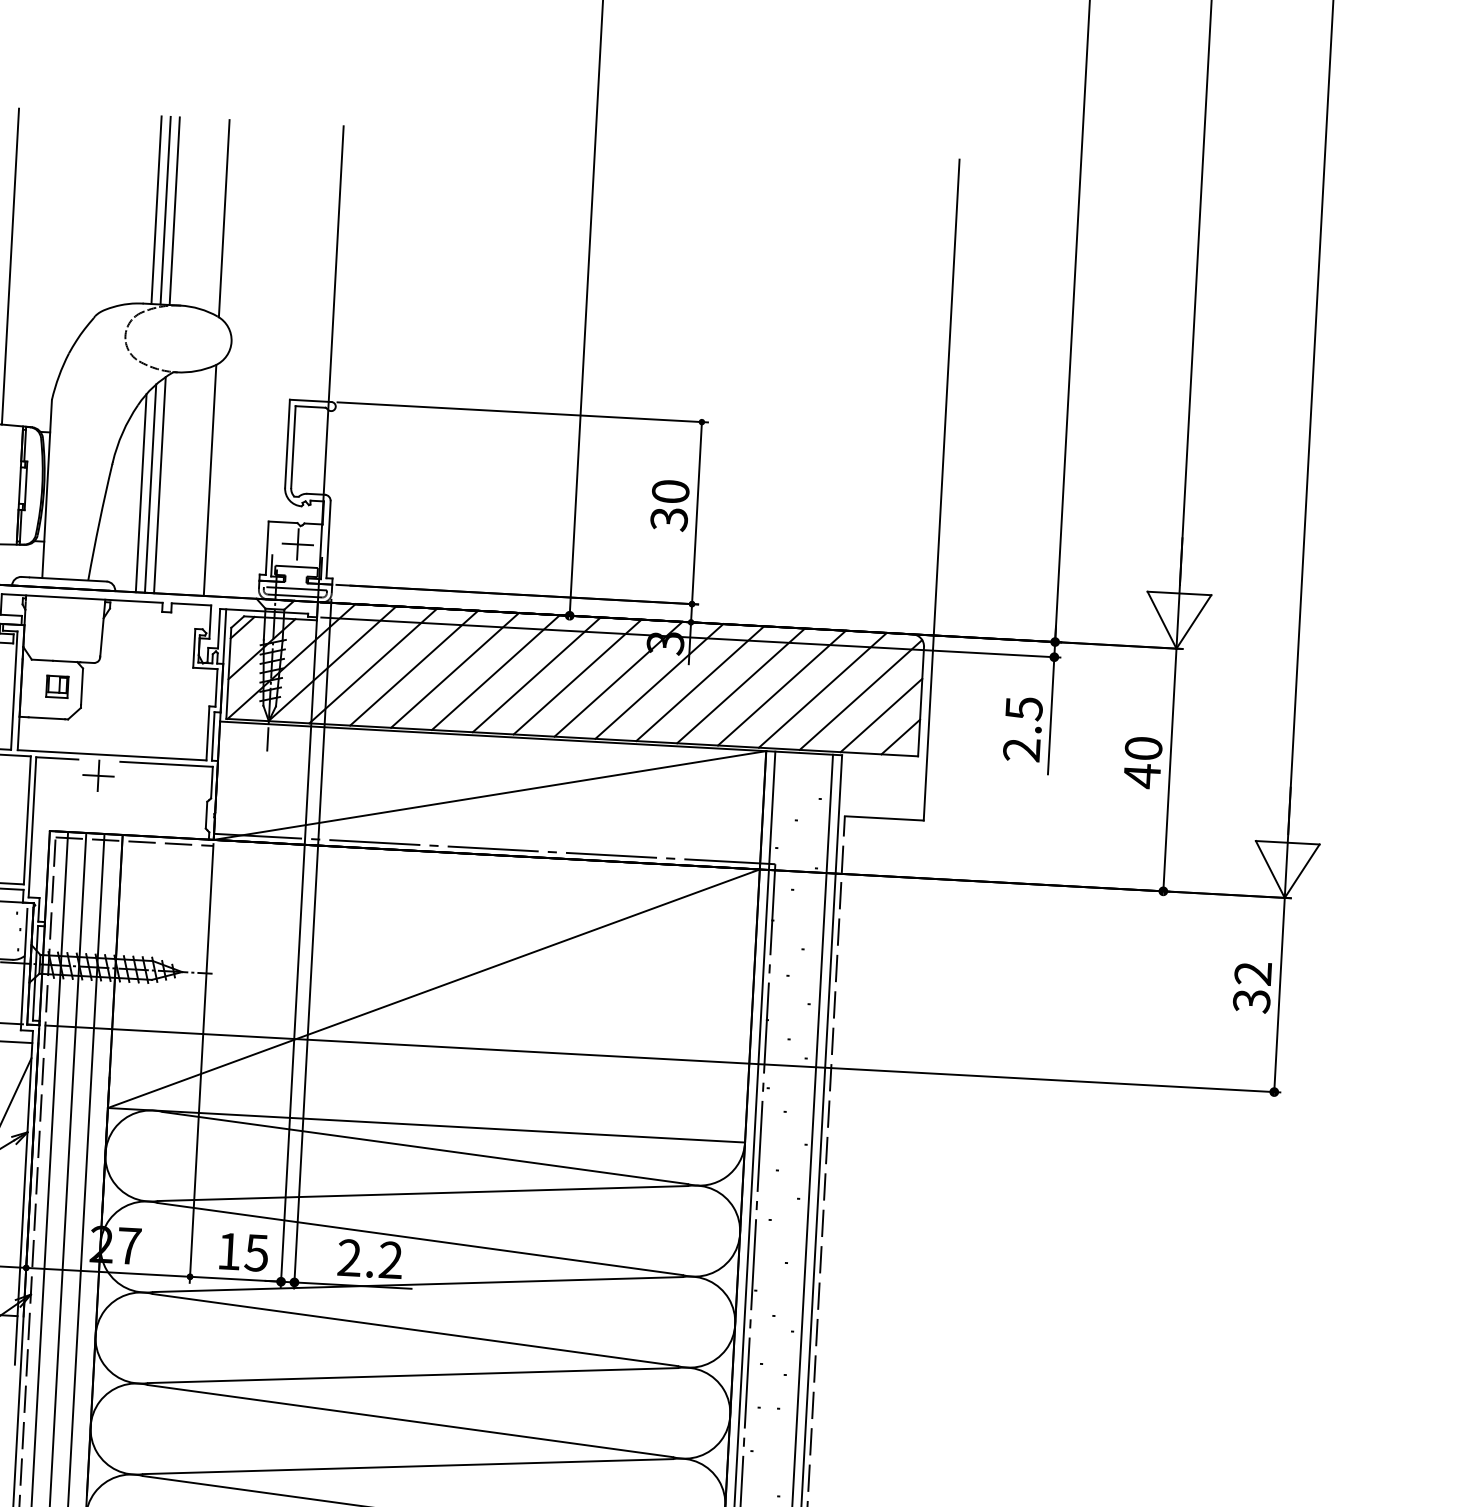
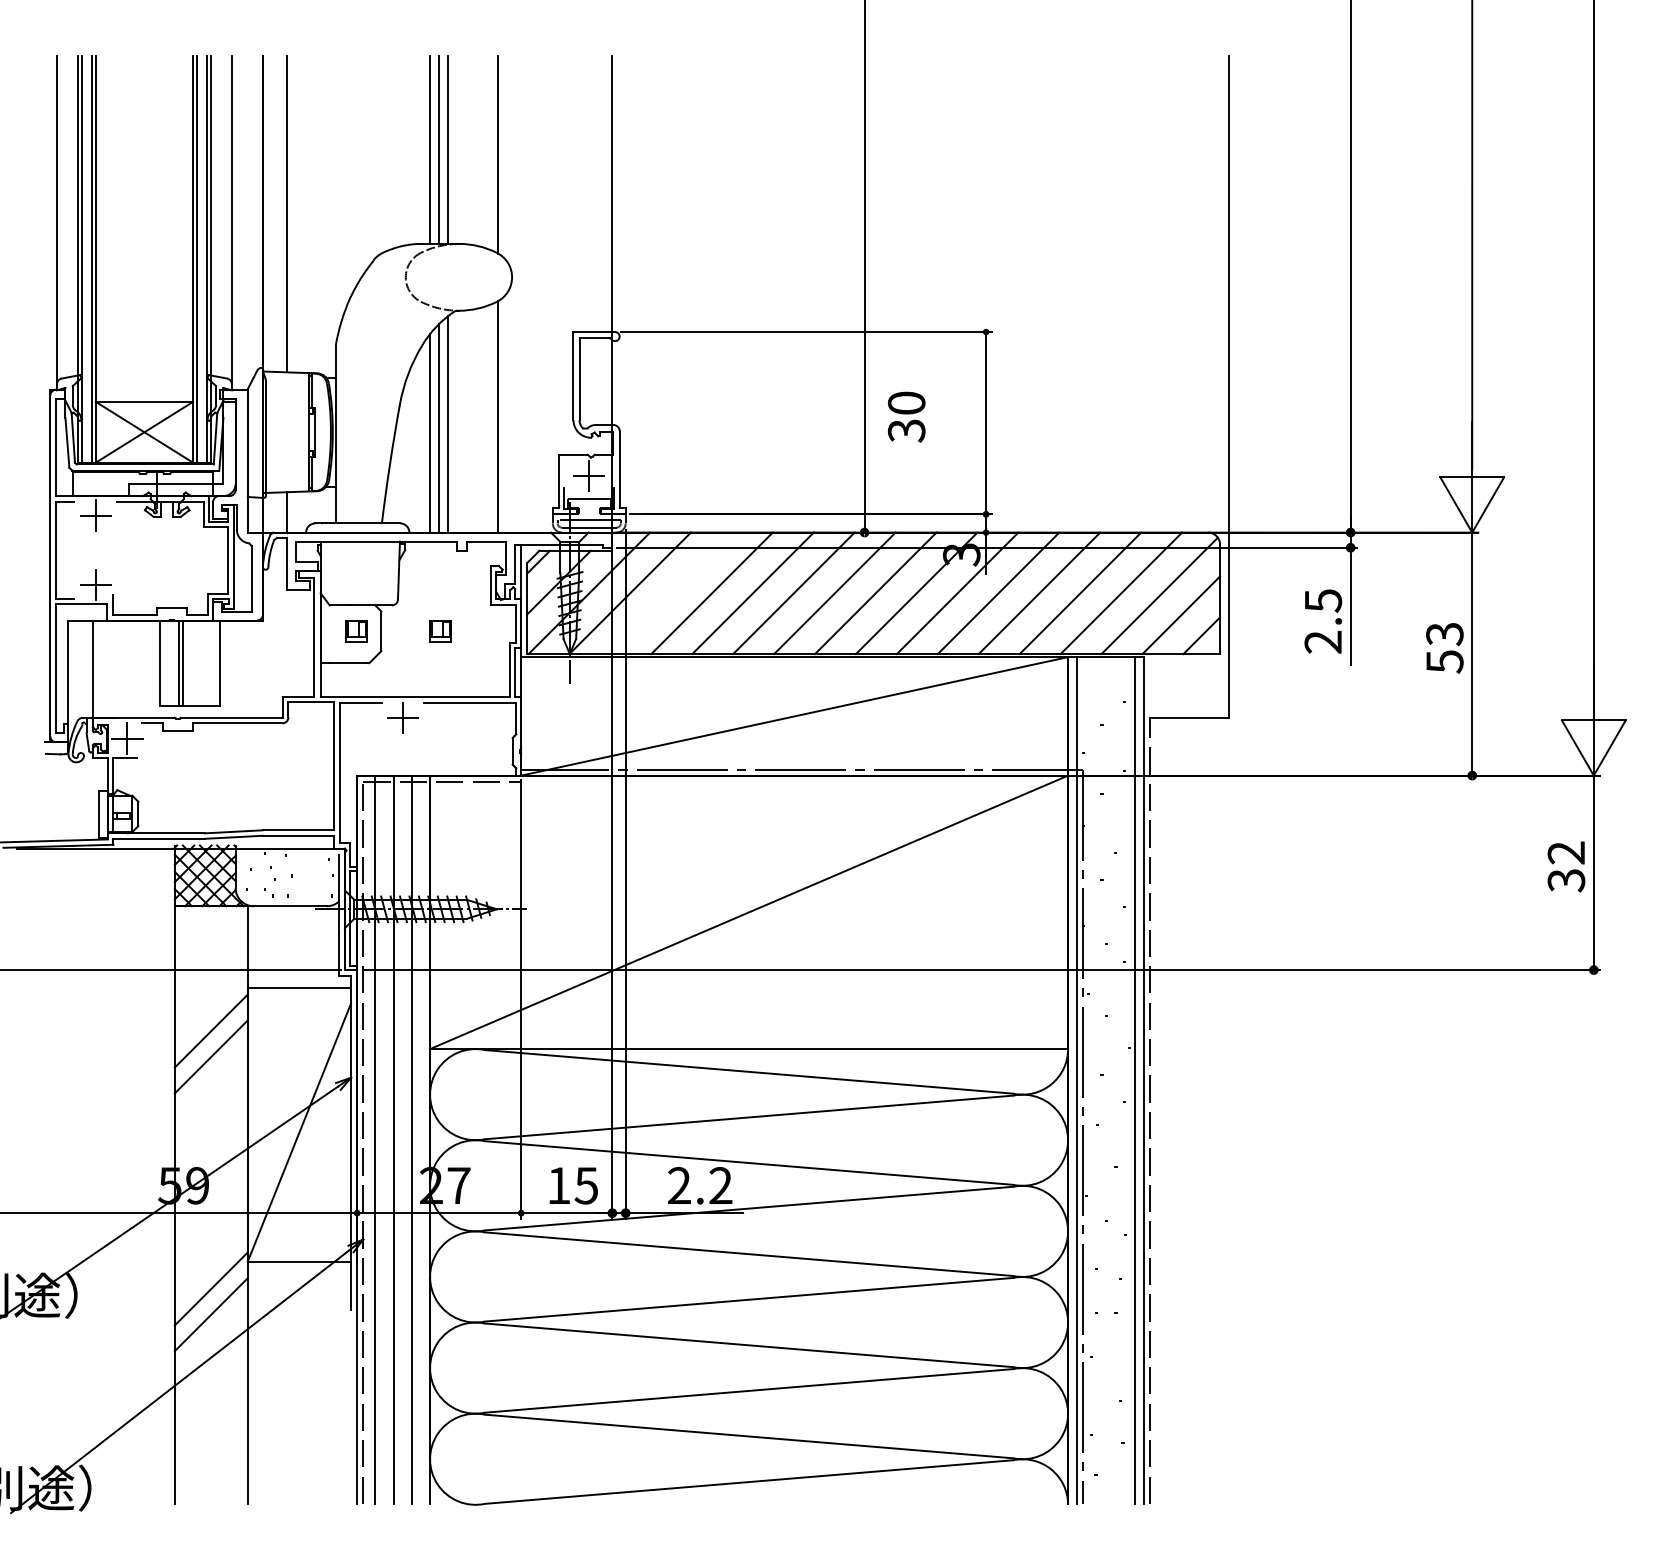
text: (669, 504) -> (906, 416), moved
line: (372, 666) -> (670, 593), removed
part: (140, 691) -> (440, 631), added
text: (1142, 762) -> (1444, 648), 40 -> 53

